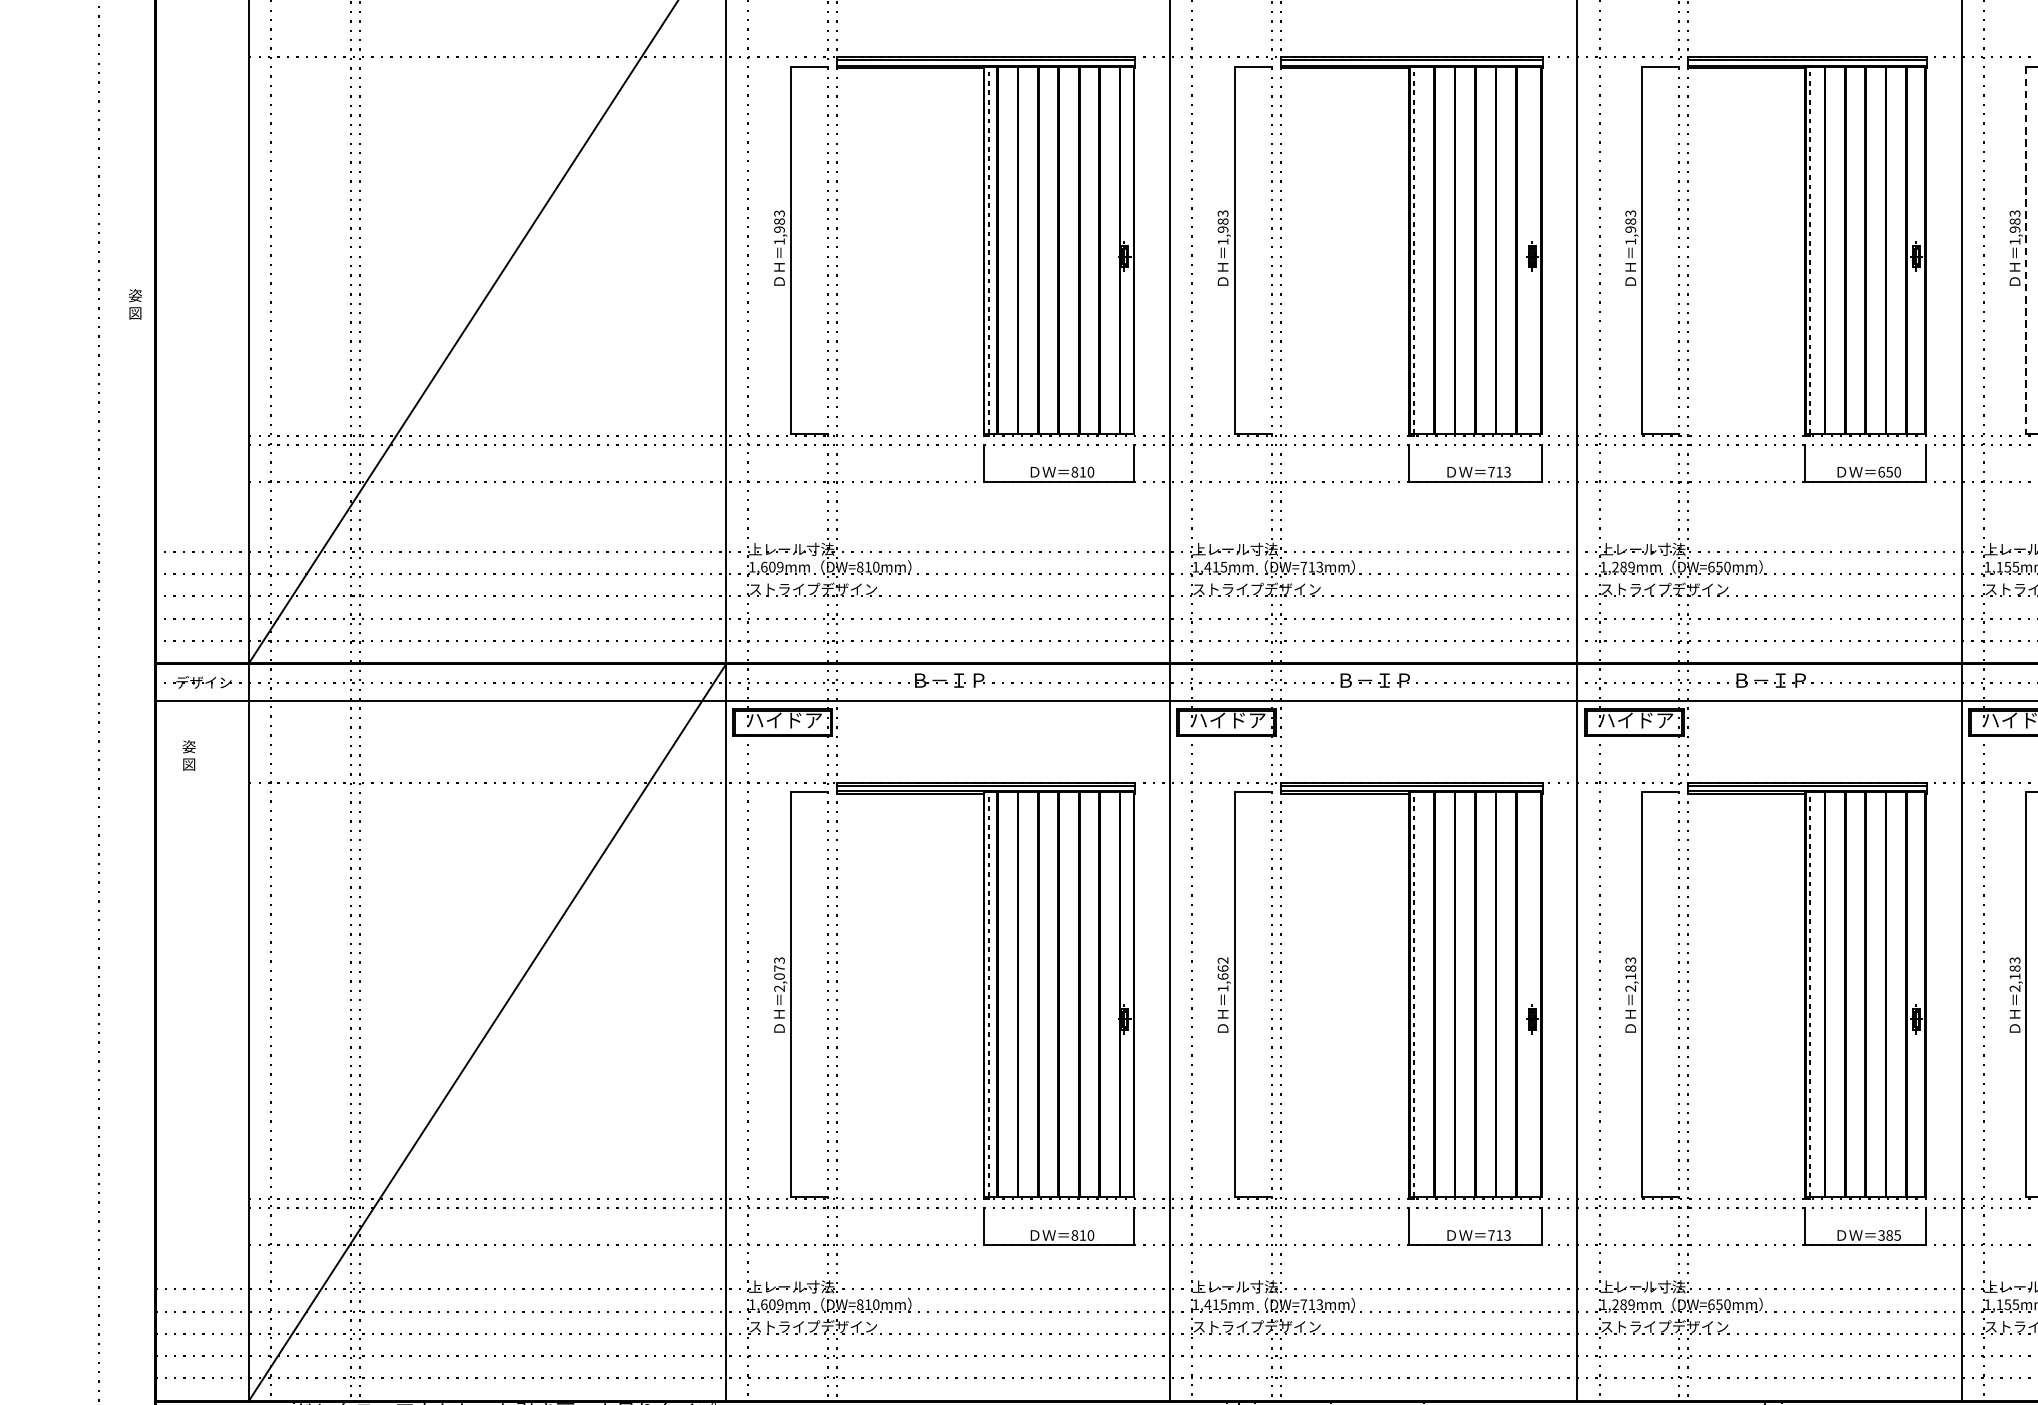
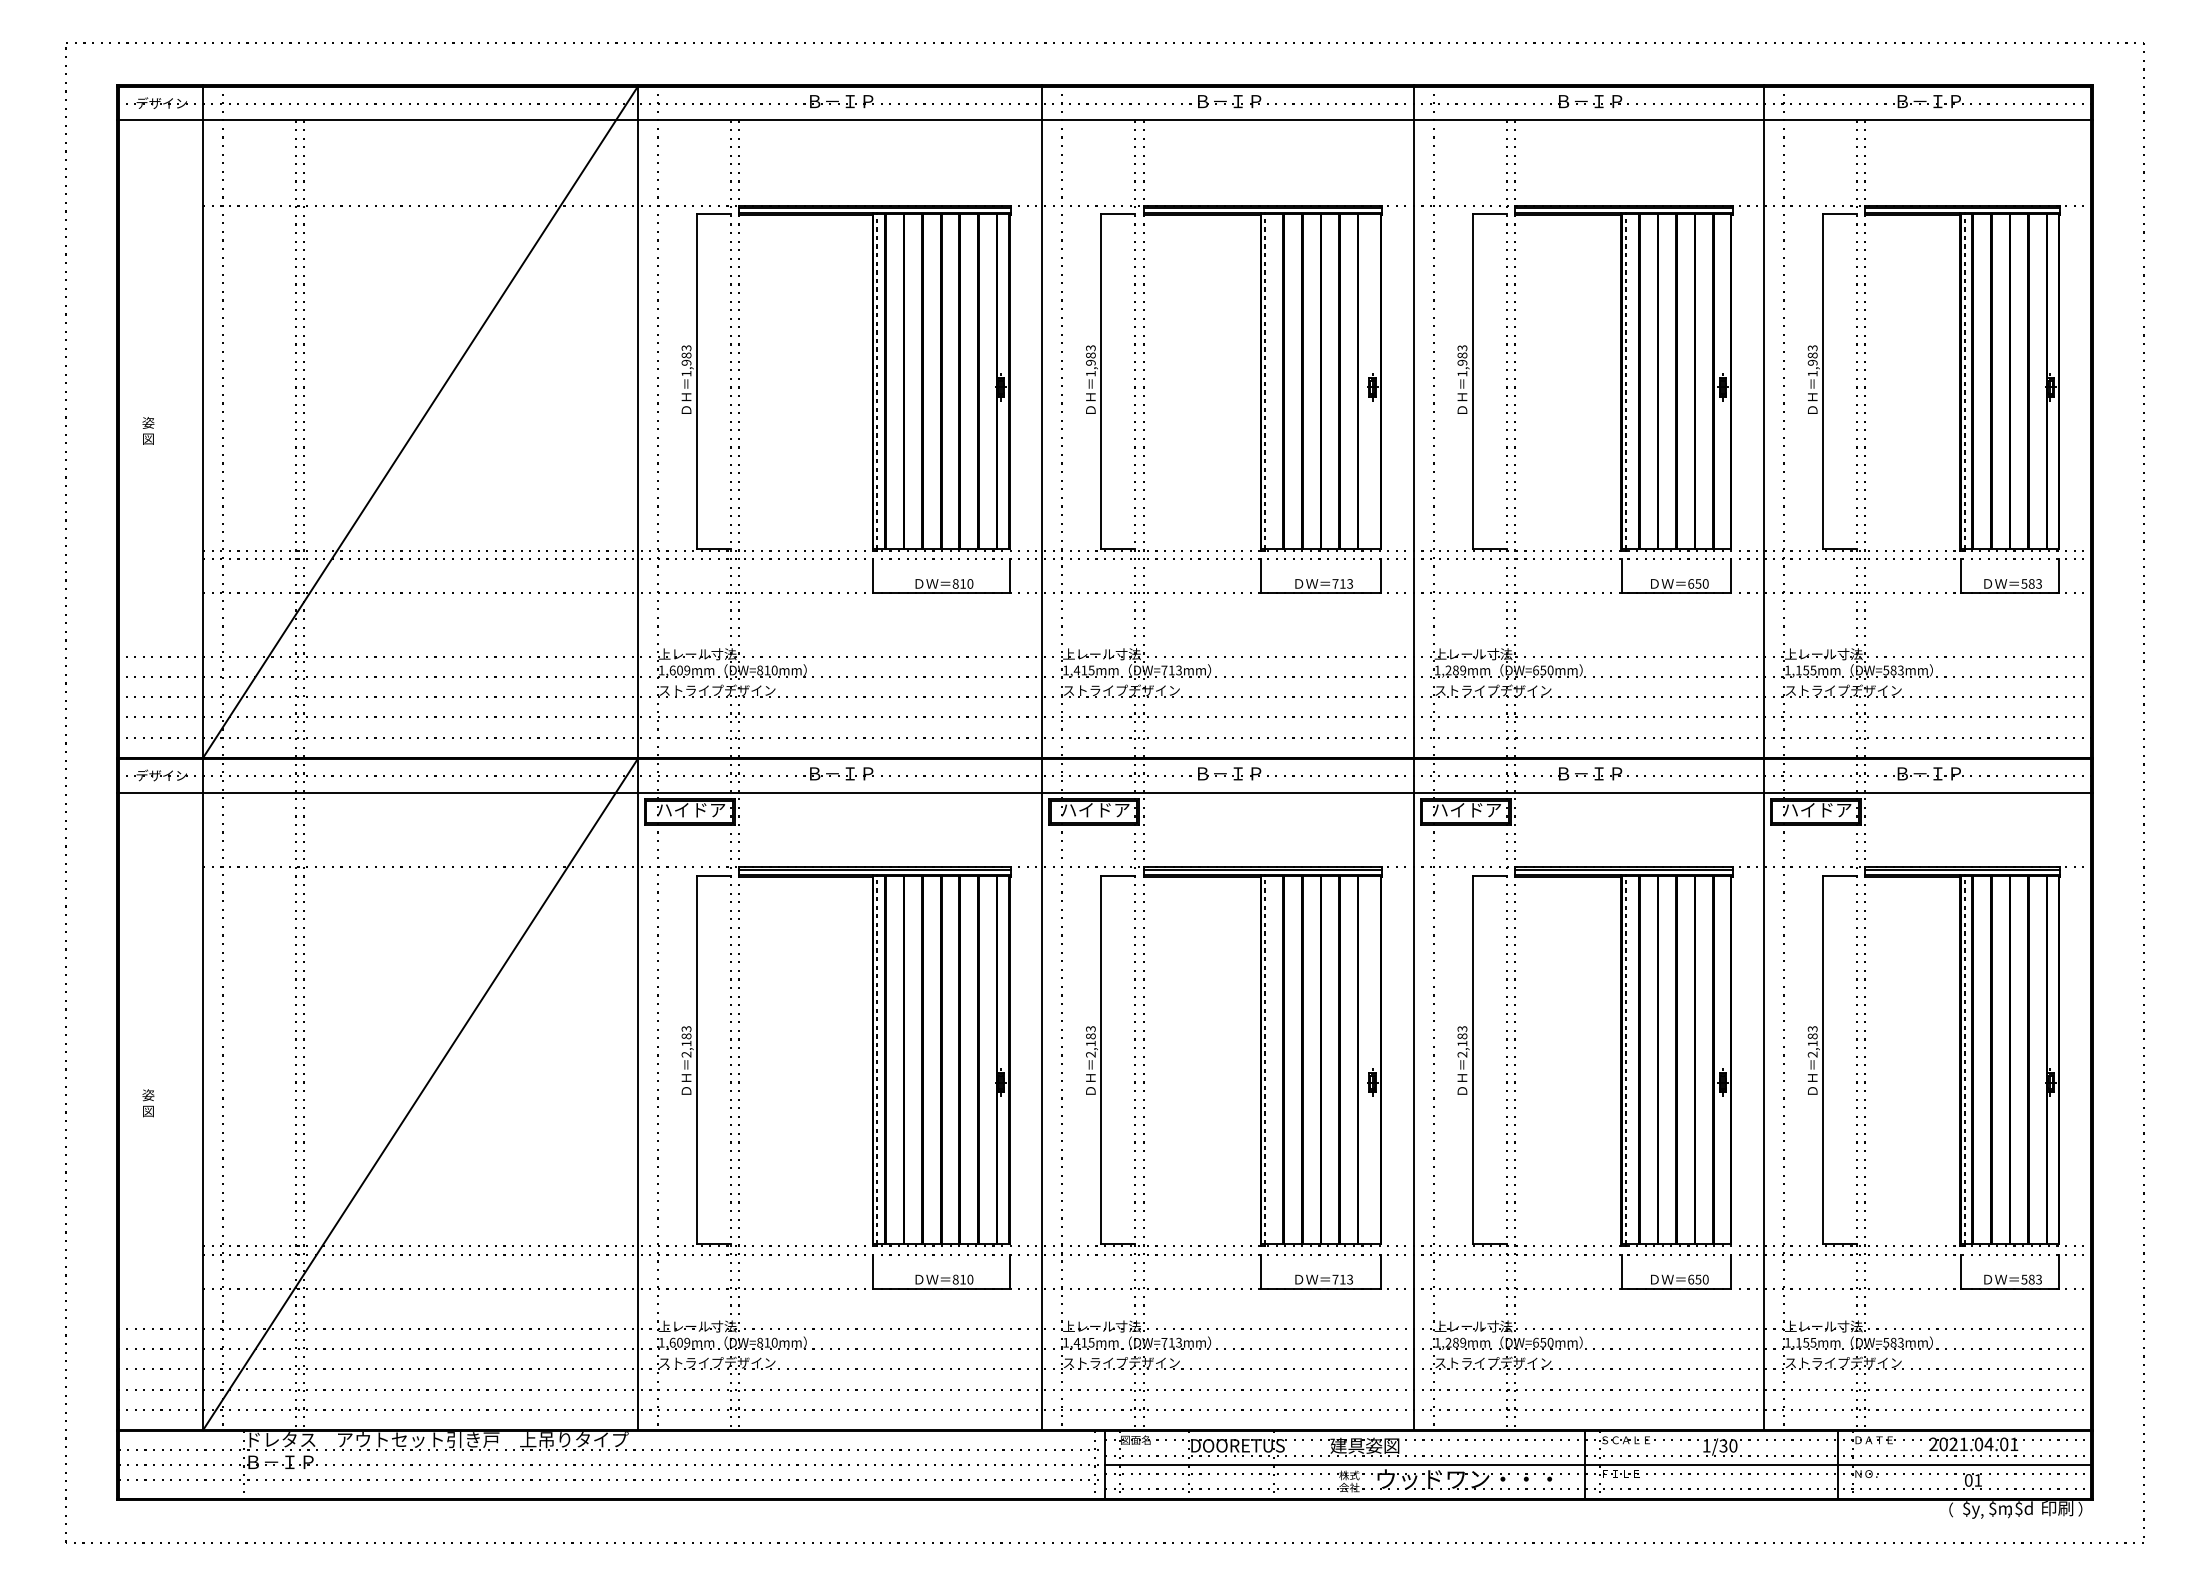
line: (2026, 251) -> (1823, 382), dashed -> solid
text: (135, 303) -> (148, 430), moved
text: (189, 755) -> (148, 1103), moved
text: (779, 972) -> (686, 1039), 2,073 -> 2,183
text: (1222, 974) -> (1090, 1041), 1,662 -> 2,183
text: (1889, 1235) -> (1698, 1279), 385 -> 650

